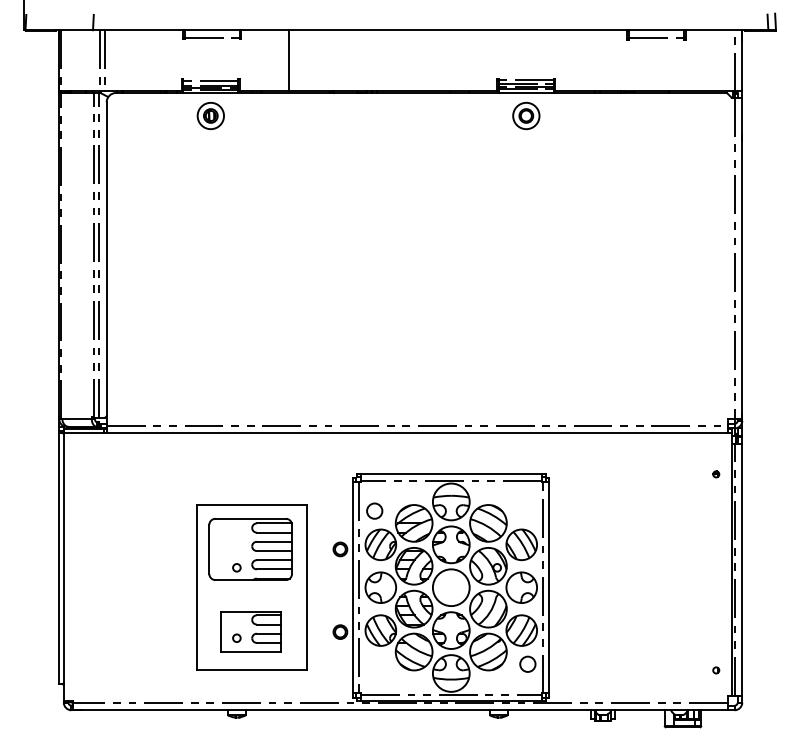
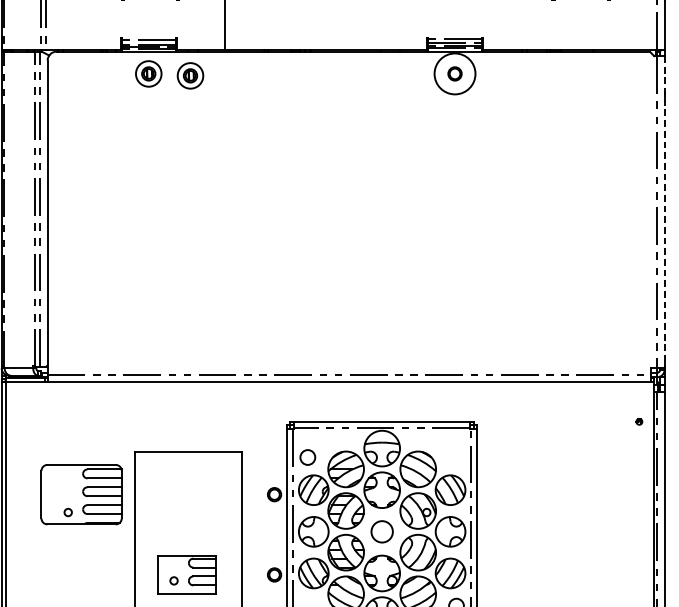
circle: (526, 115) -> (455, 73), size x1.6
part: (253, 118) -> (190, 76), added
line: (742, 258) -> (664, 212), solid -> dashed
part: (250, 549) -> (81, 494), moved
circle: (450, 587) -> (381, 531), size x0.6

